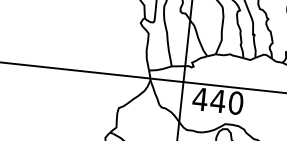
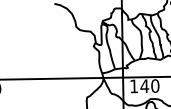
text: (199, 99) -> (133, 86), 440 -> 140

